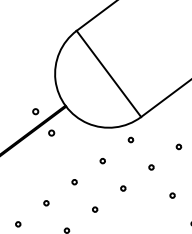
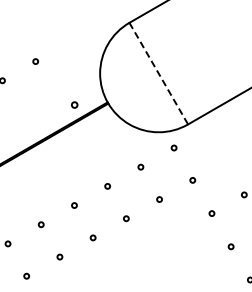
line: (108, 73) -> (158, 73), solid -> dashed
circle: (50, 132) -> (88, 129), removed
circle: (178, 146) -> (224, 161), removed

